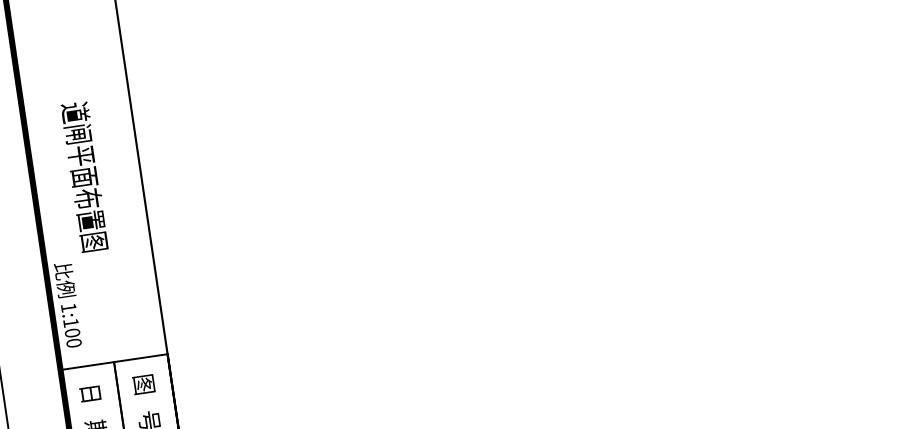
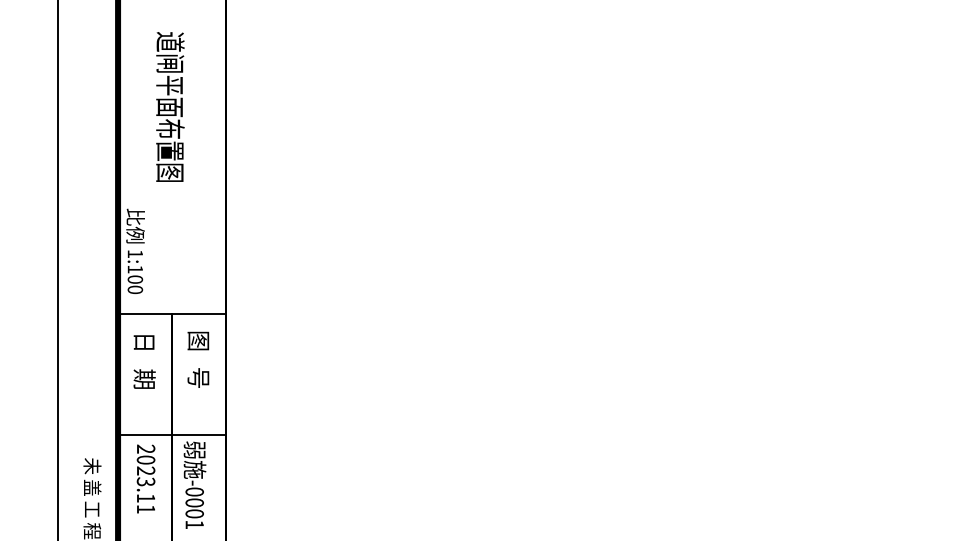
text: (84, 176) -> (170, 106), moved

